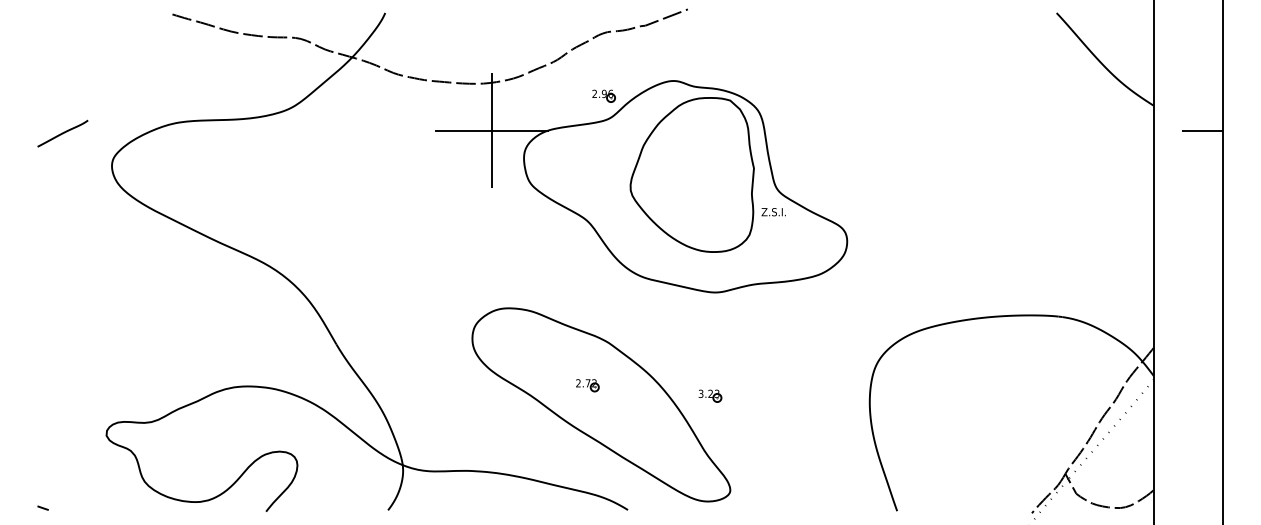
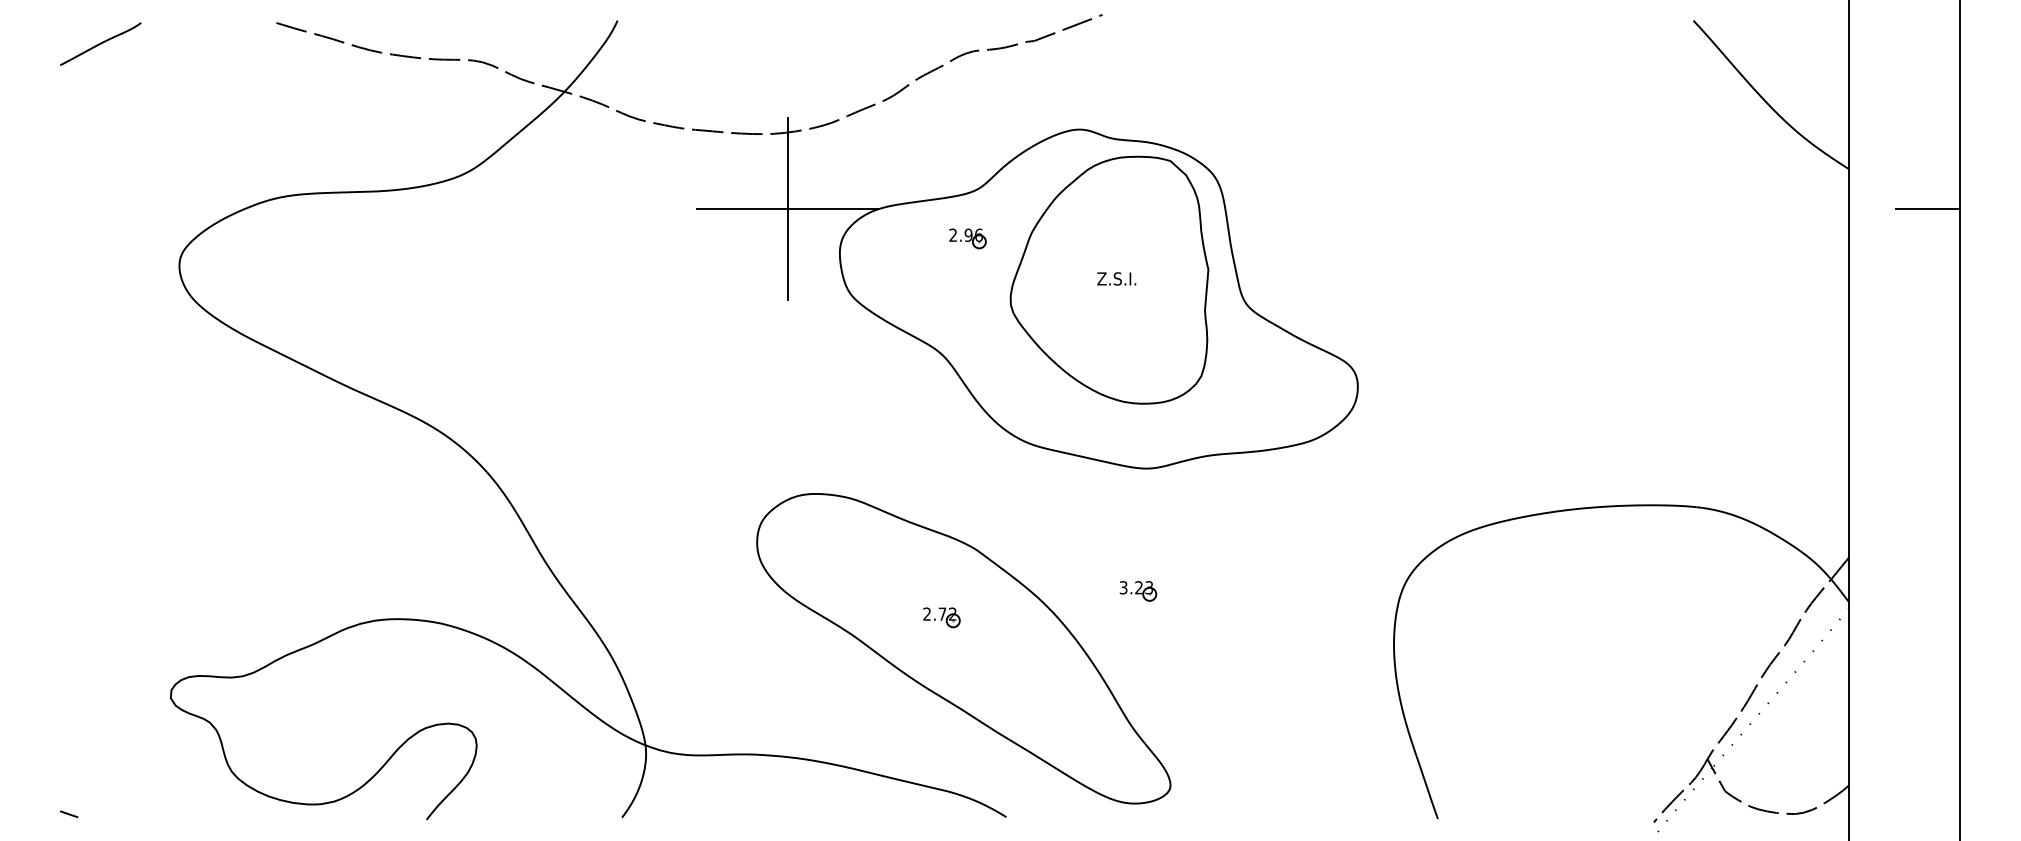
part: (603, 95) -> (967, 237), moved
line: (62, 133) -> (100, 43), moved
text: (773, 212) -> (1116, 279), moved
part: (710, 395) -> (1138, 590), moved

